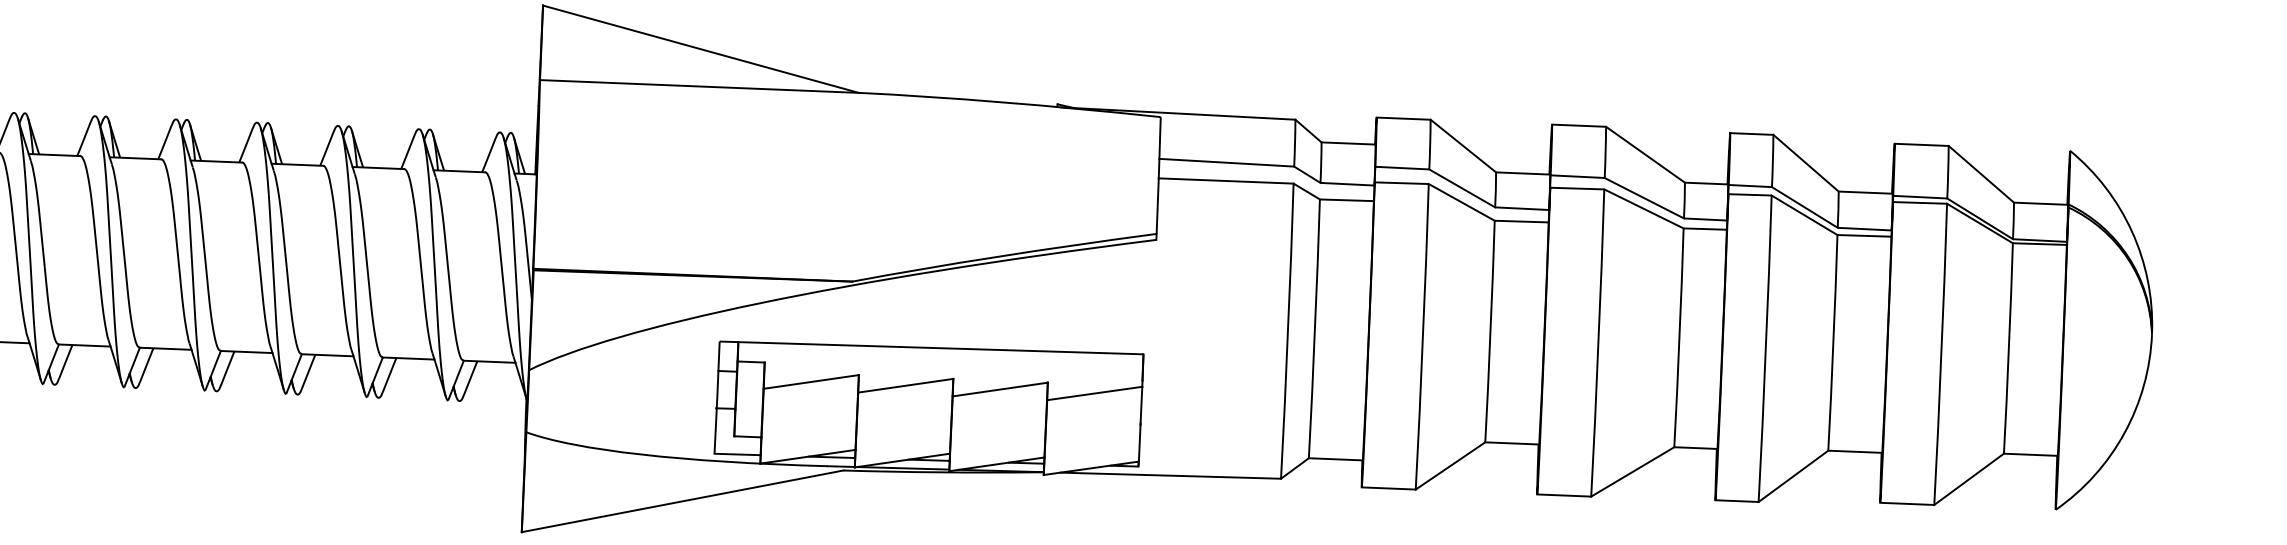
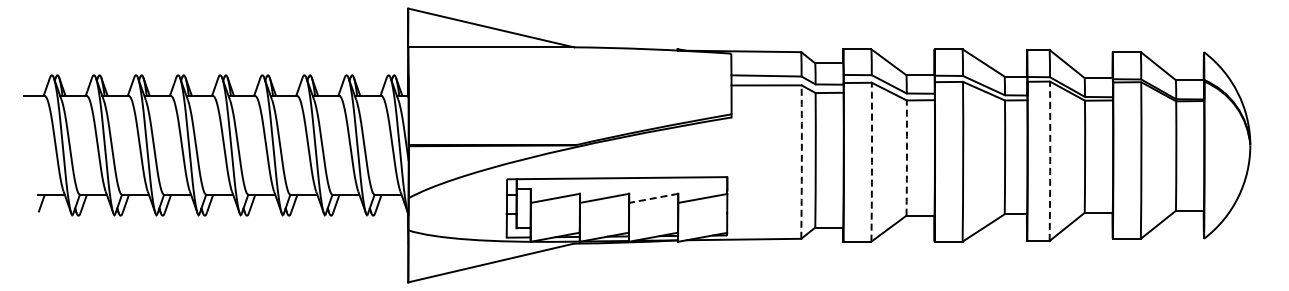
arc: (1287, 331) -> (801, 162), solid -> dashed
arc: (1489, 332) -> (906, 158), solid -> dashed
arc: (1423, 337) -> (872, 162), solid -> dashed
arc: (1766, 349) -> (1050, 161), solid -> dashed
line: (999, 389) -> (653, 198), solid -> dashed

